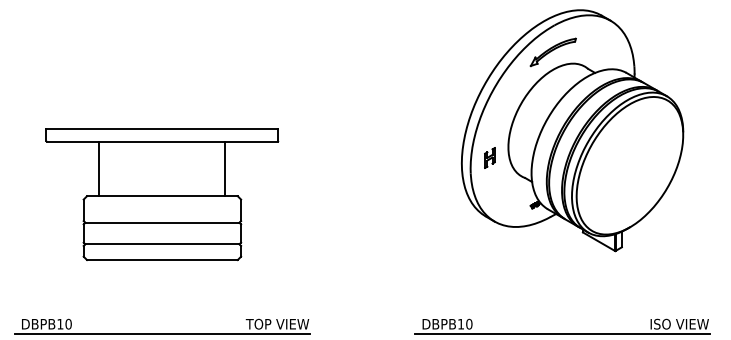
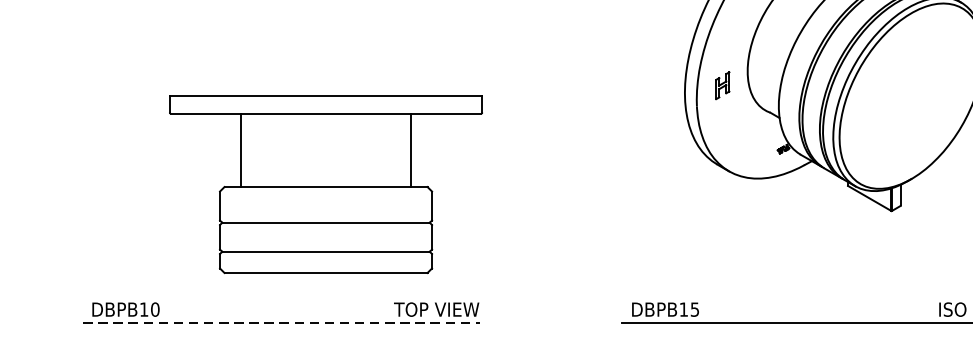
part: (162, 194) -> (326, 184), moved
text: (469, 323) -> (695, 308), DBPB10 -> DBPB15
line: (162, 334) -> (281, 323), solid -> dashed

